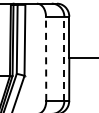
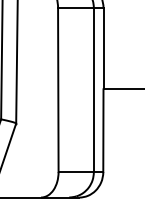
line: (46, 58) -> (59, 89), dashed -> solid
line: (64, 58) -> (94, 89), dashed -> solid

